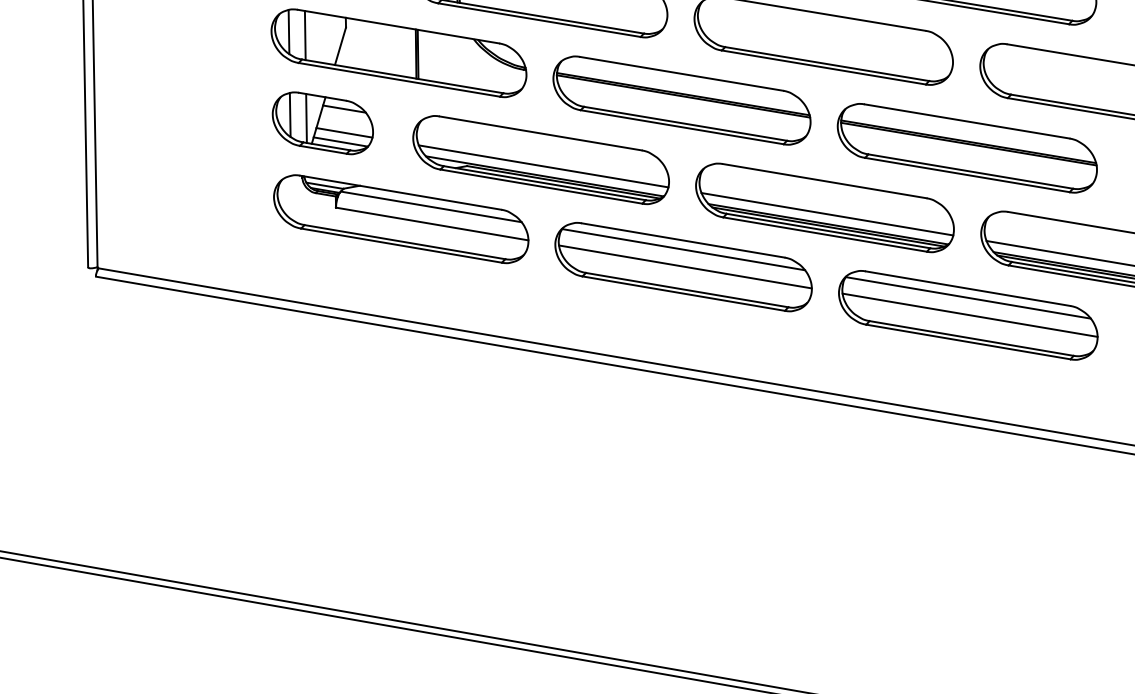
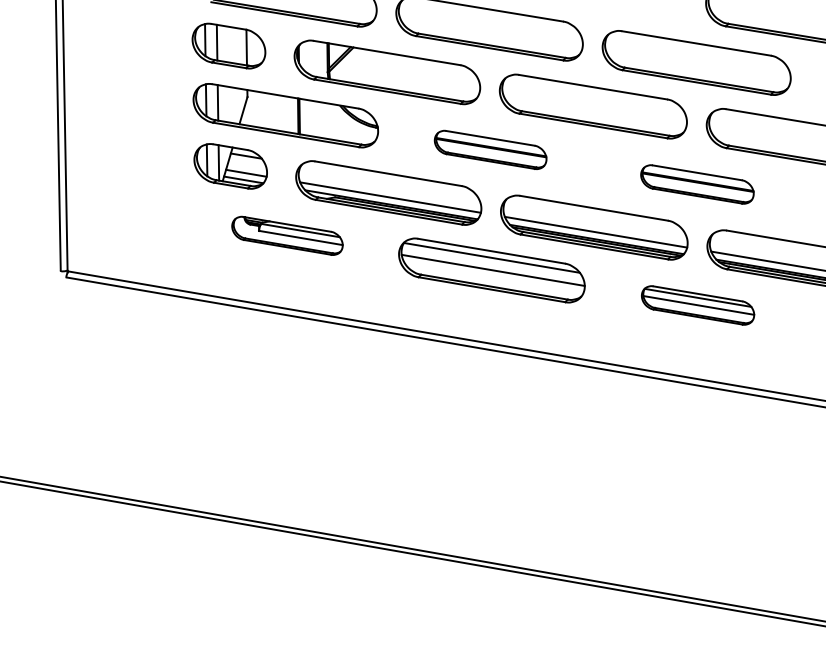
part: (681, 99) -> (490, 149), size x0.6
part: (967, 148) -> (697, 184), size x0.6
part: (401, 218) -> (287, 235), size x0.6
part: (967, 315) -> (697, 305), size x0.6

